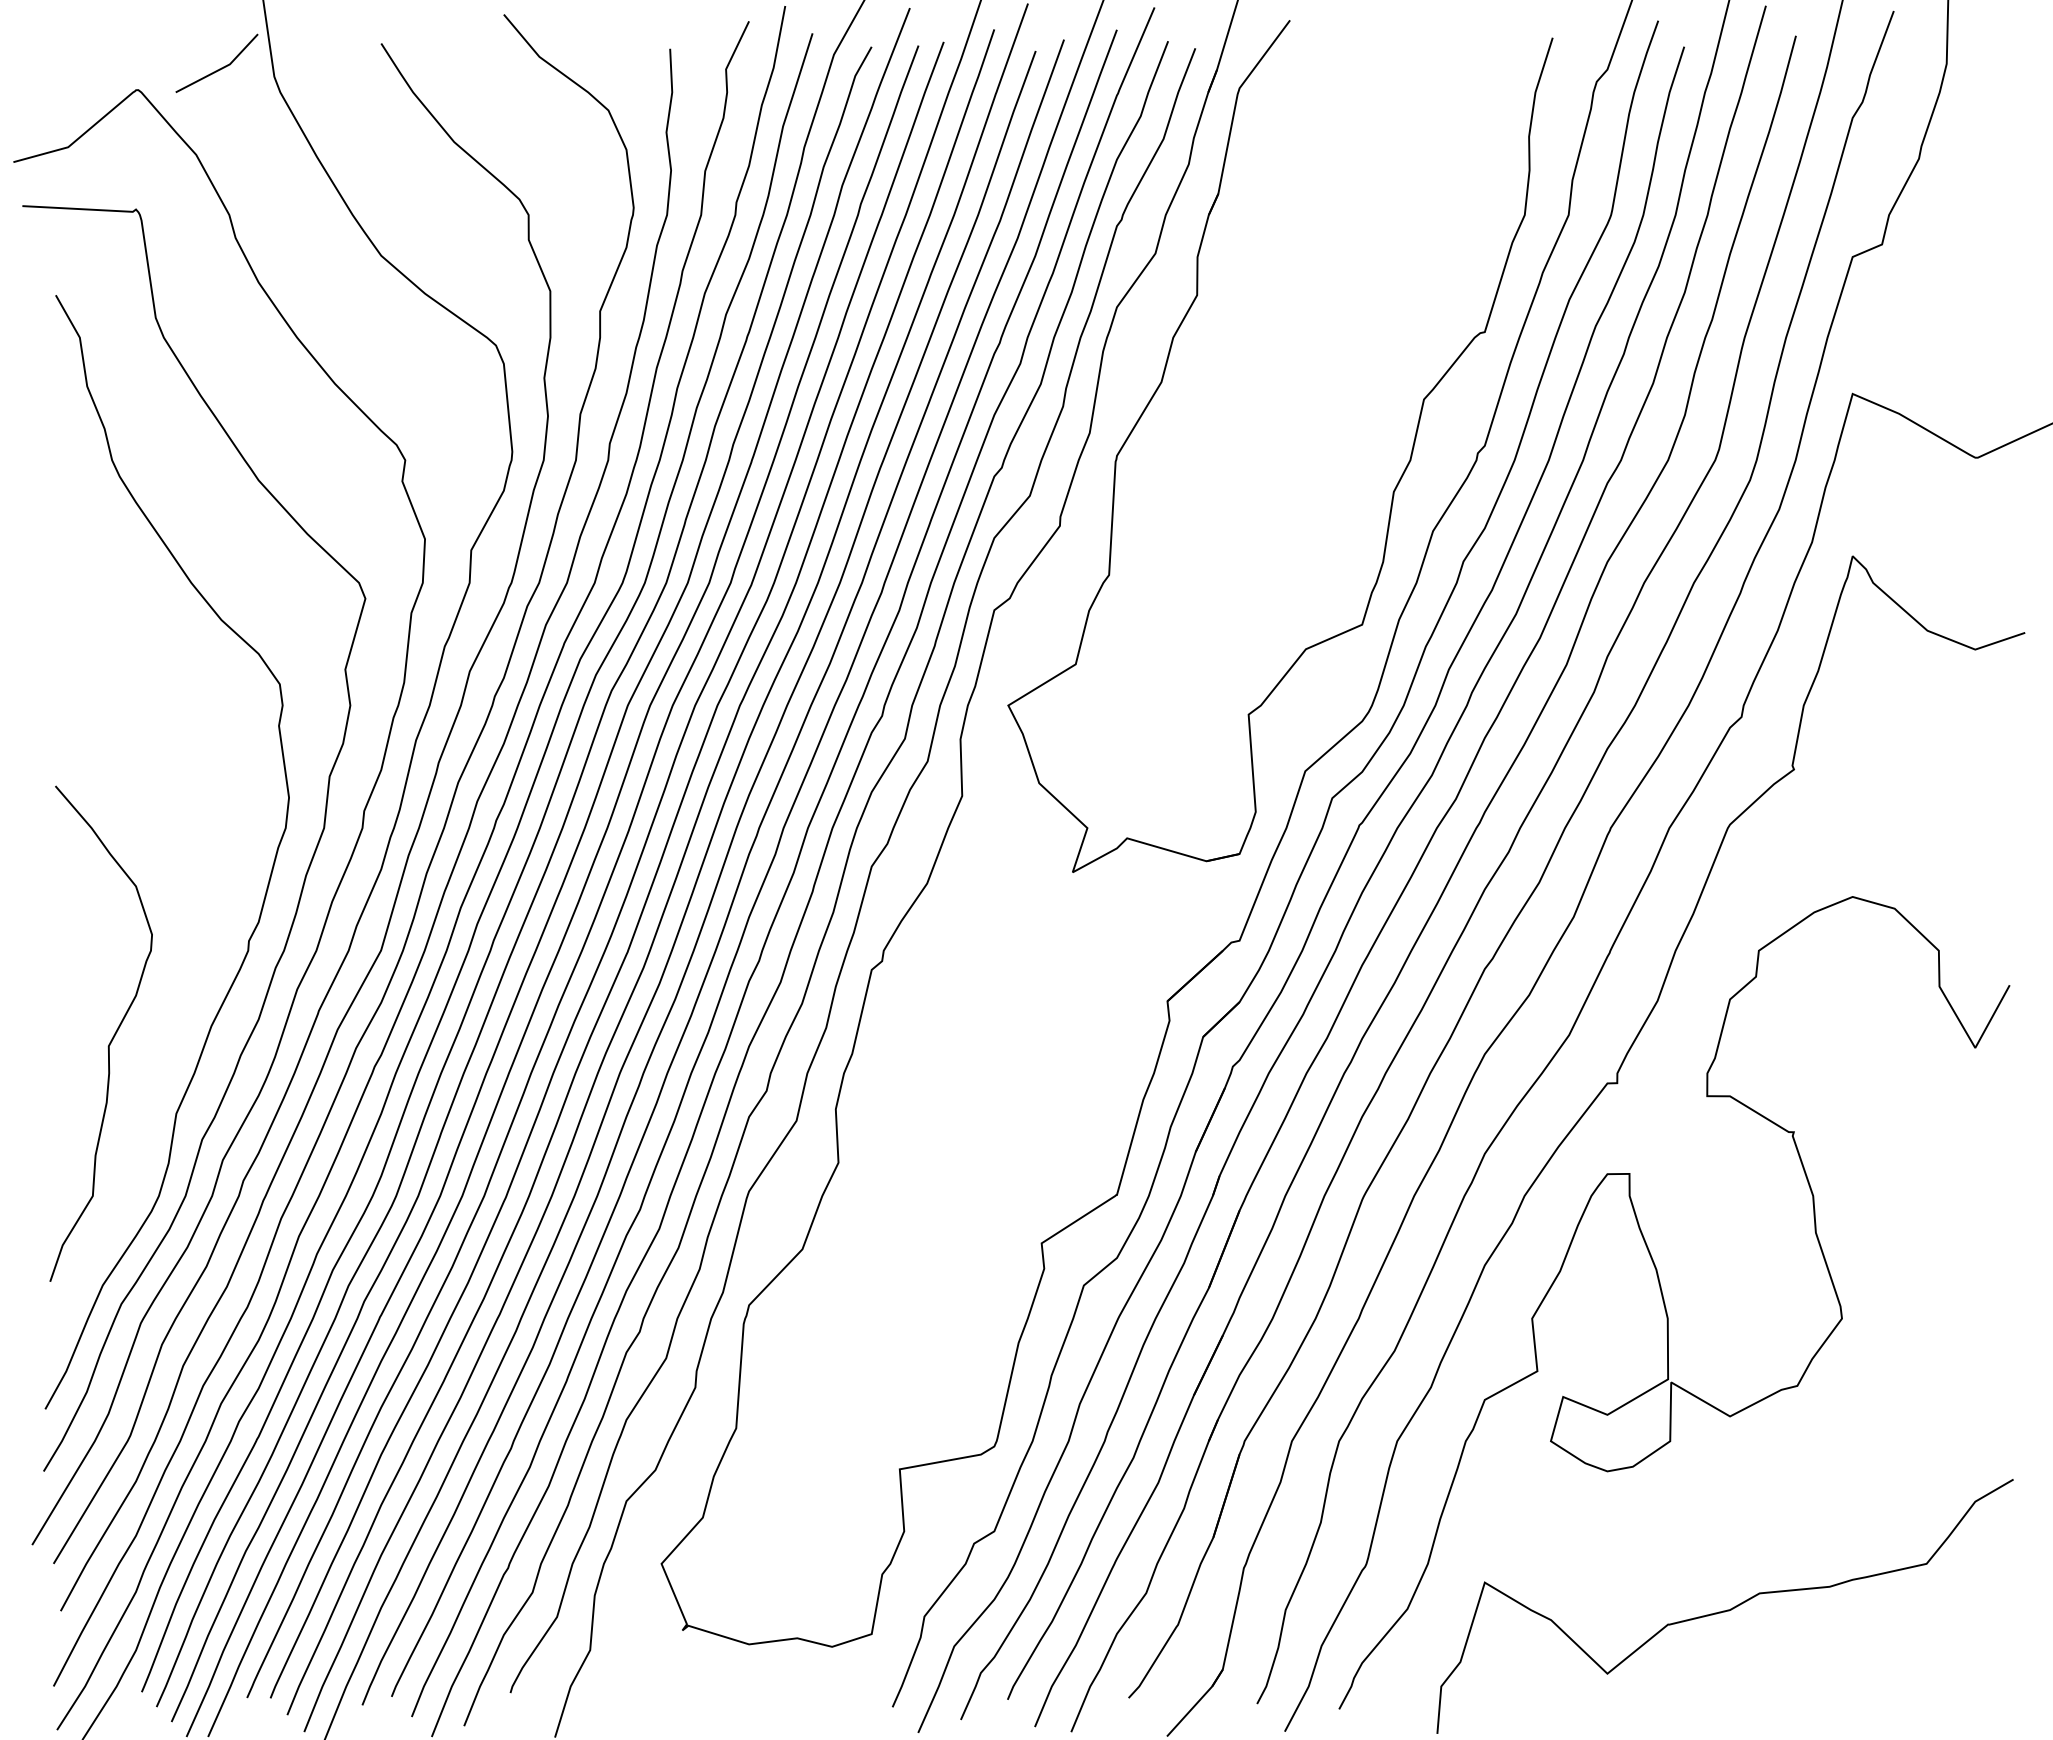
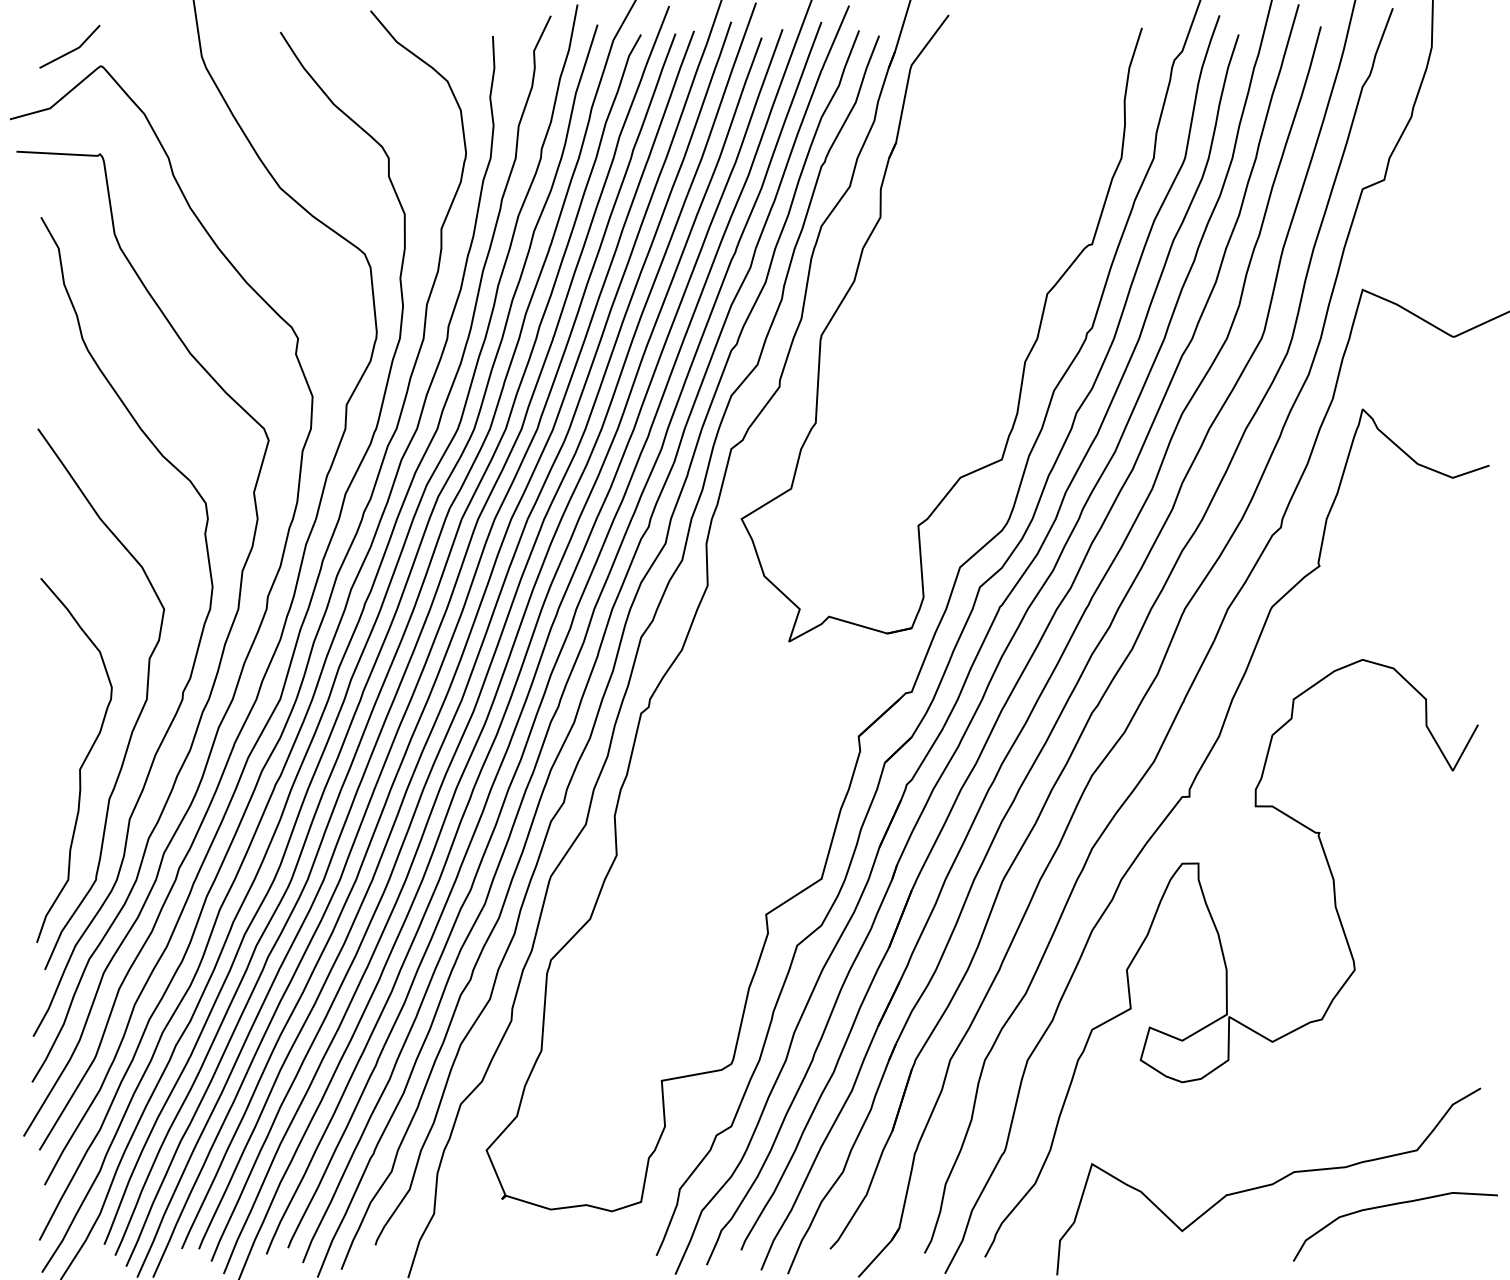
line: (219, 68) -> (71, 50), moved
curve: (189, 970) -> (139, 713), added
curve: (1889, 1639) -> (1389, 1205), added

